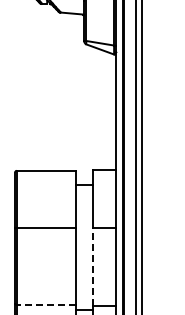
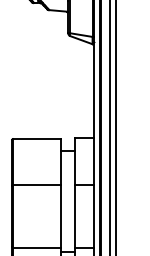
line: (92, 266) -> (75, 216), dashed -> solid
line: (46, 304) -> (37, 247), dashed -> solid

